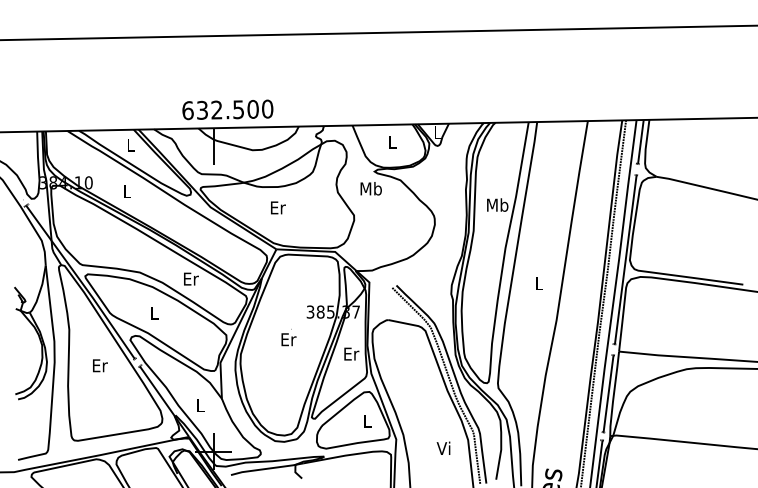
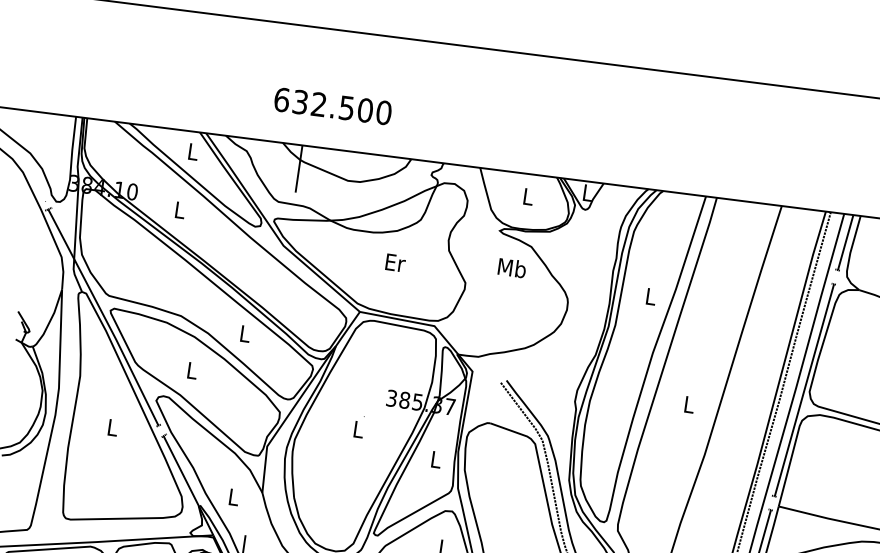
text: (227, 109) -> (332, 105), moved
text: (370, 188) -> (511, 267), moved
text: (497, 204) -> (650, 295), Mb -> L
text: (278, 207) -> (395, 262), moved
text: (191, 278) -> (245, 333), Er -> L
text: (288, 339) -> (358, 429), Er -> L
text: (351, 353) -> (436, 459), Er -> L
text: (100, 365) -> (113, 427), Er -> L

